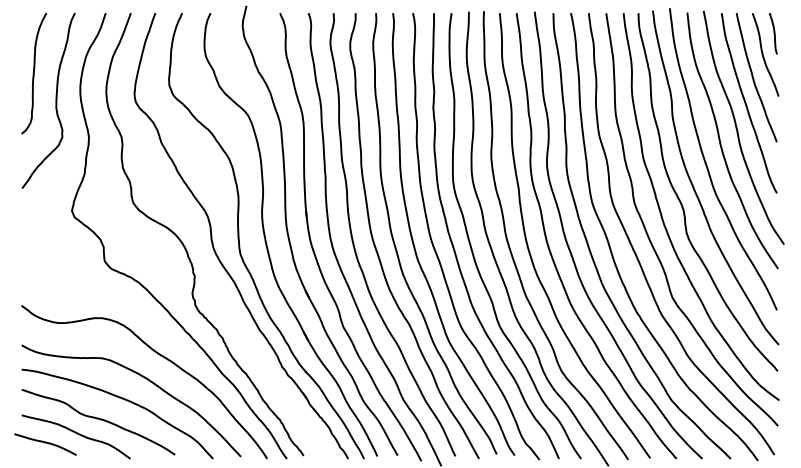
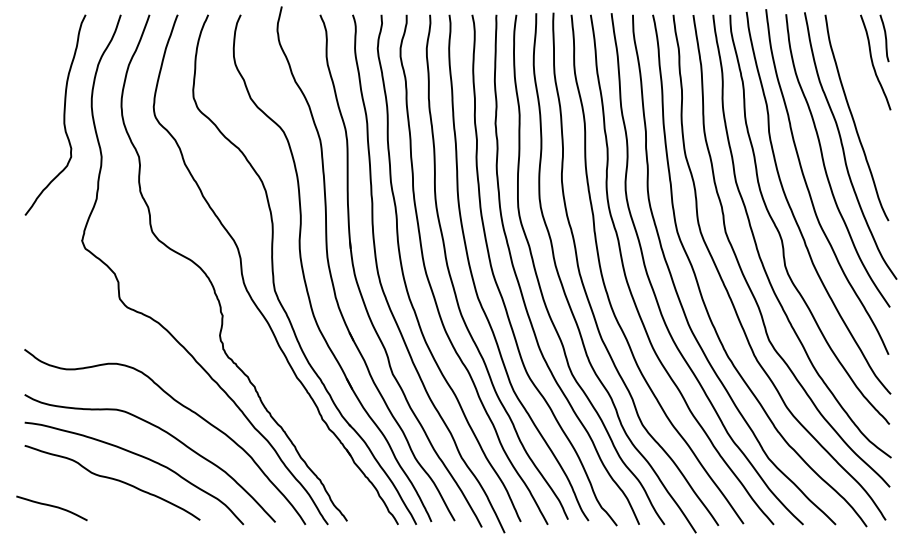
curve: (33, 73) -> (38, 83), removed
curve: (754, 78) -> (862, 89), removed
curve: (76, 434) -> (87, 496), removed

